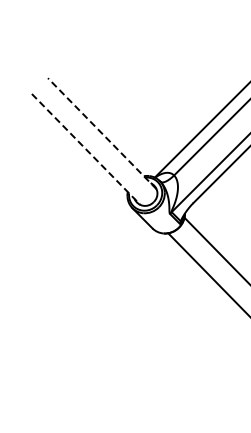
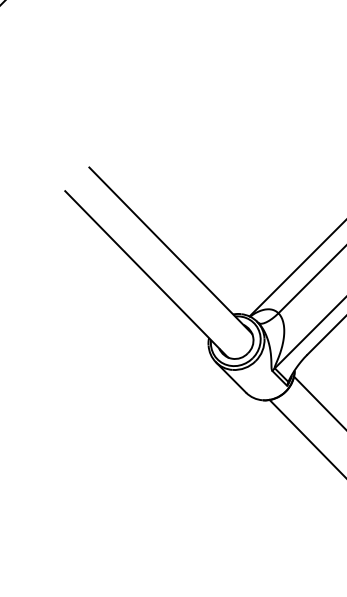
line: (102, 133) -> (171, 250), dashed -> solid
line: (86, 149) -> (147, 274), dashed -> solid

